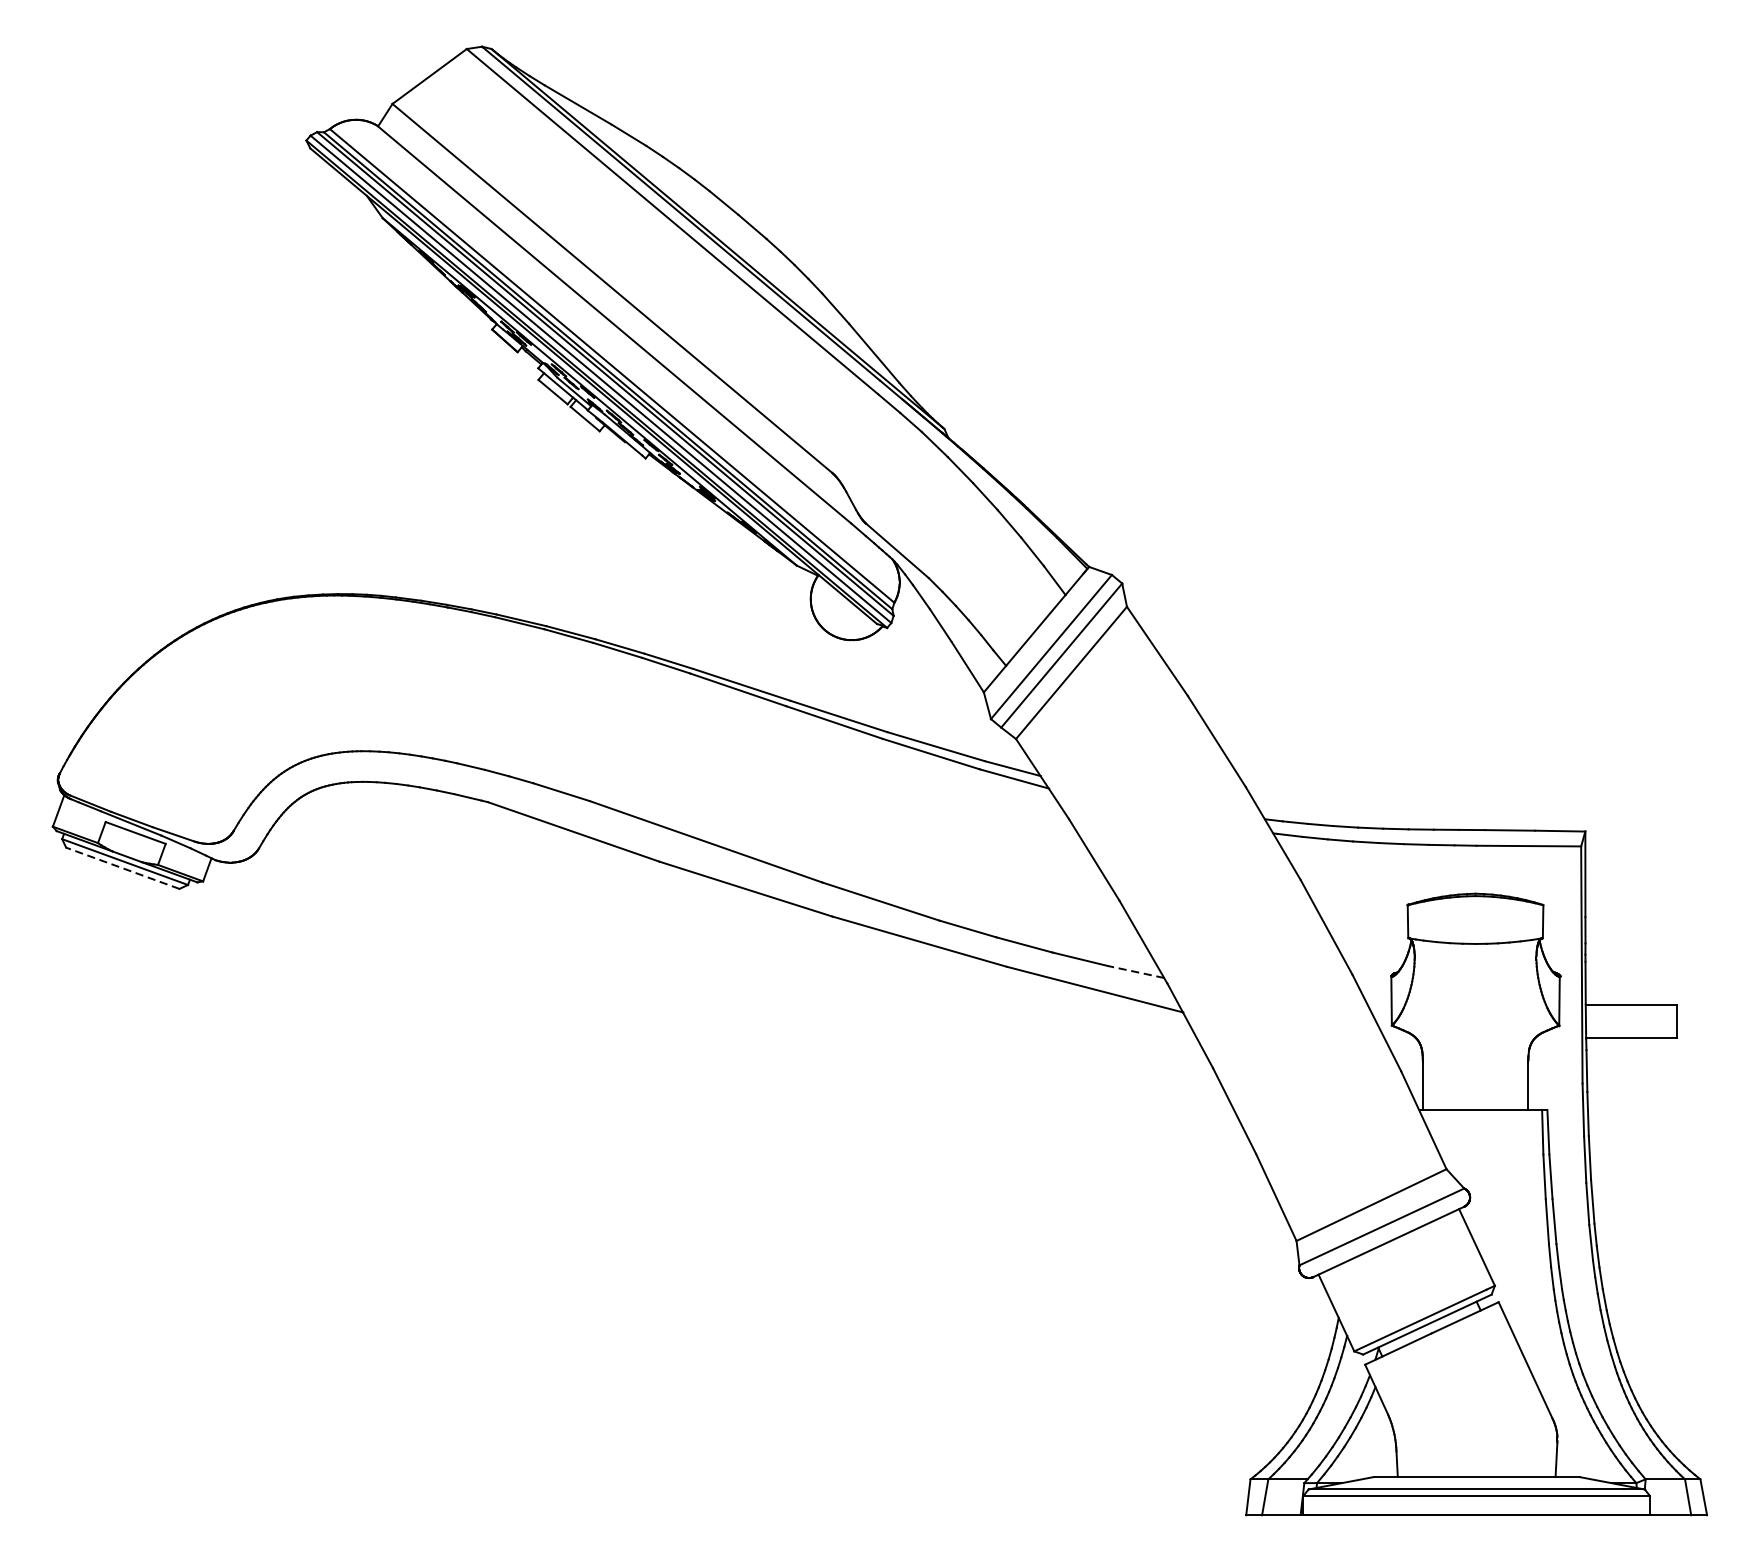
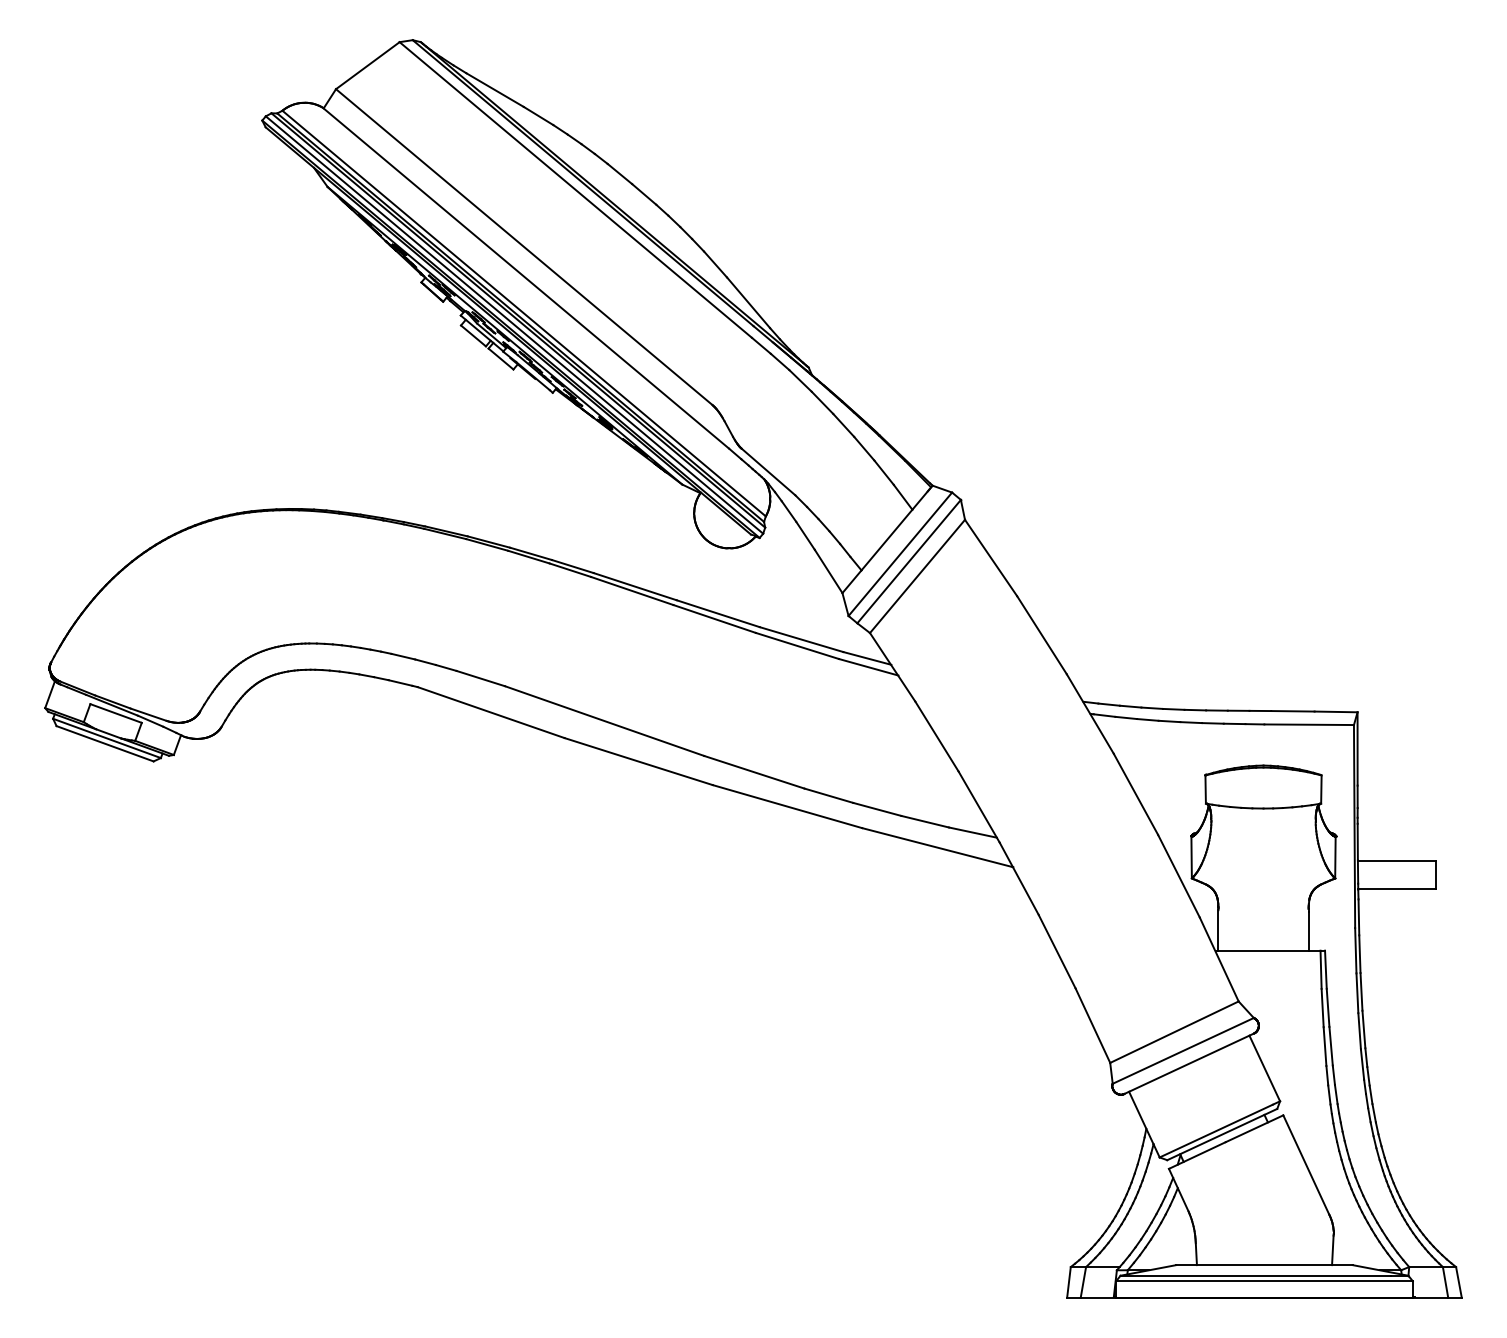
line: (123, 867) -> (105, 743), dashed -> solid
line: (1135, 971) -> (972, 832), dashed -> solid

